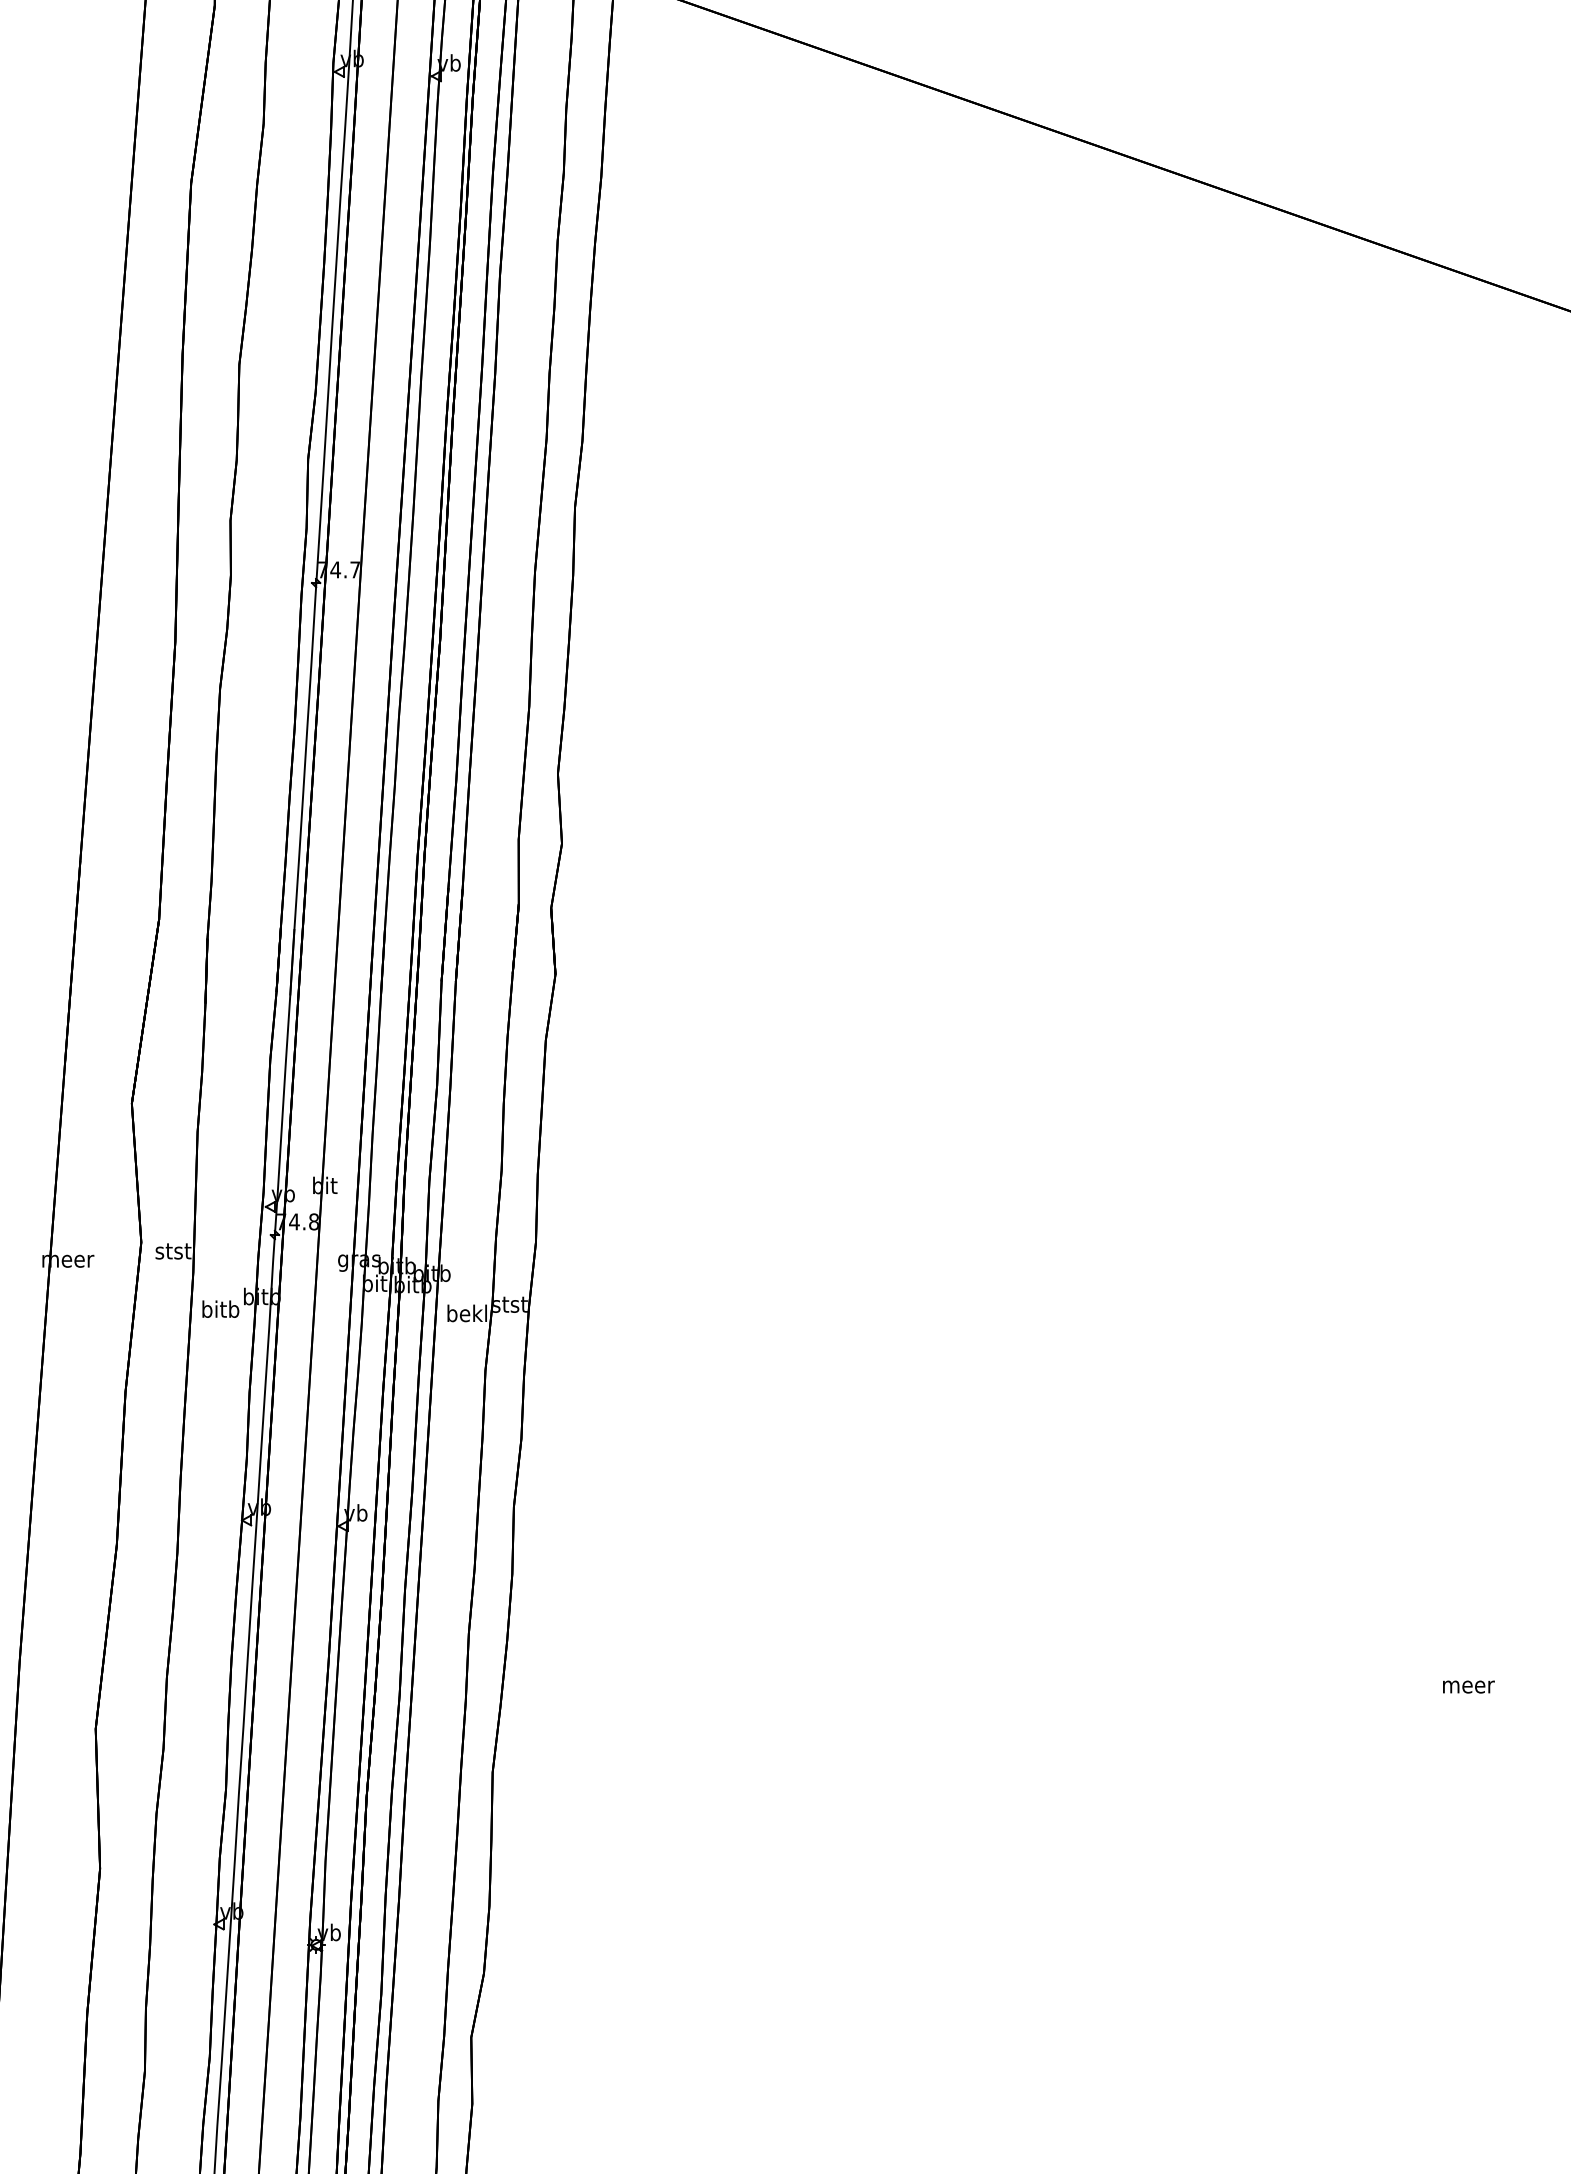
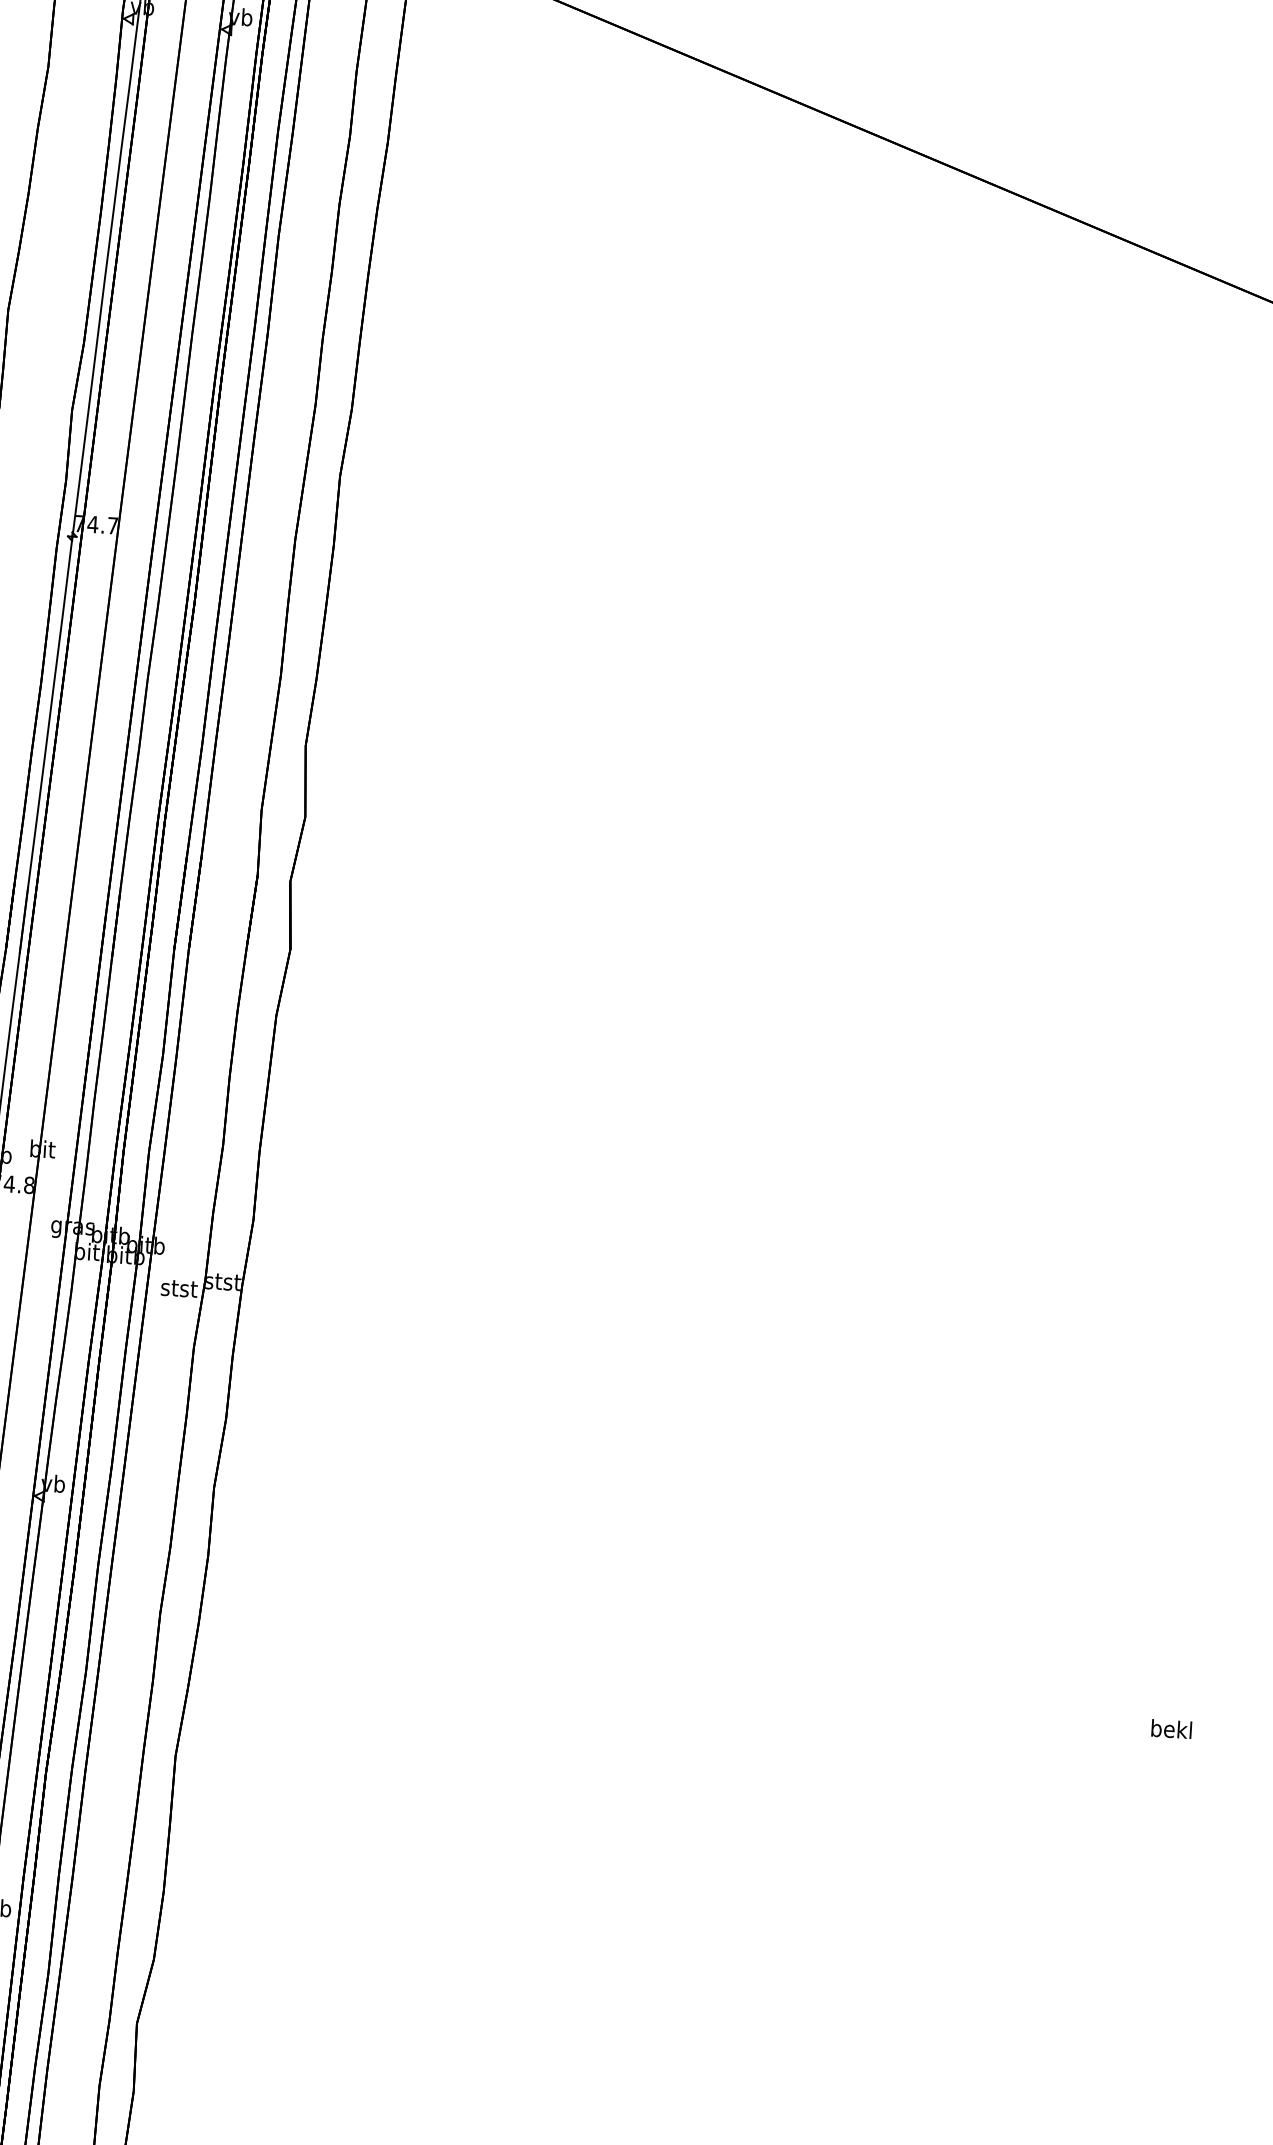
text: (466, 1313) -> (178, 1288), bekl -> stst
text: (1468, 1684) -> (1172, 1728), meer -> bekl

